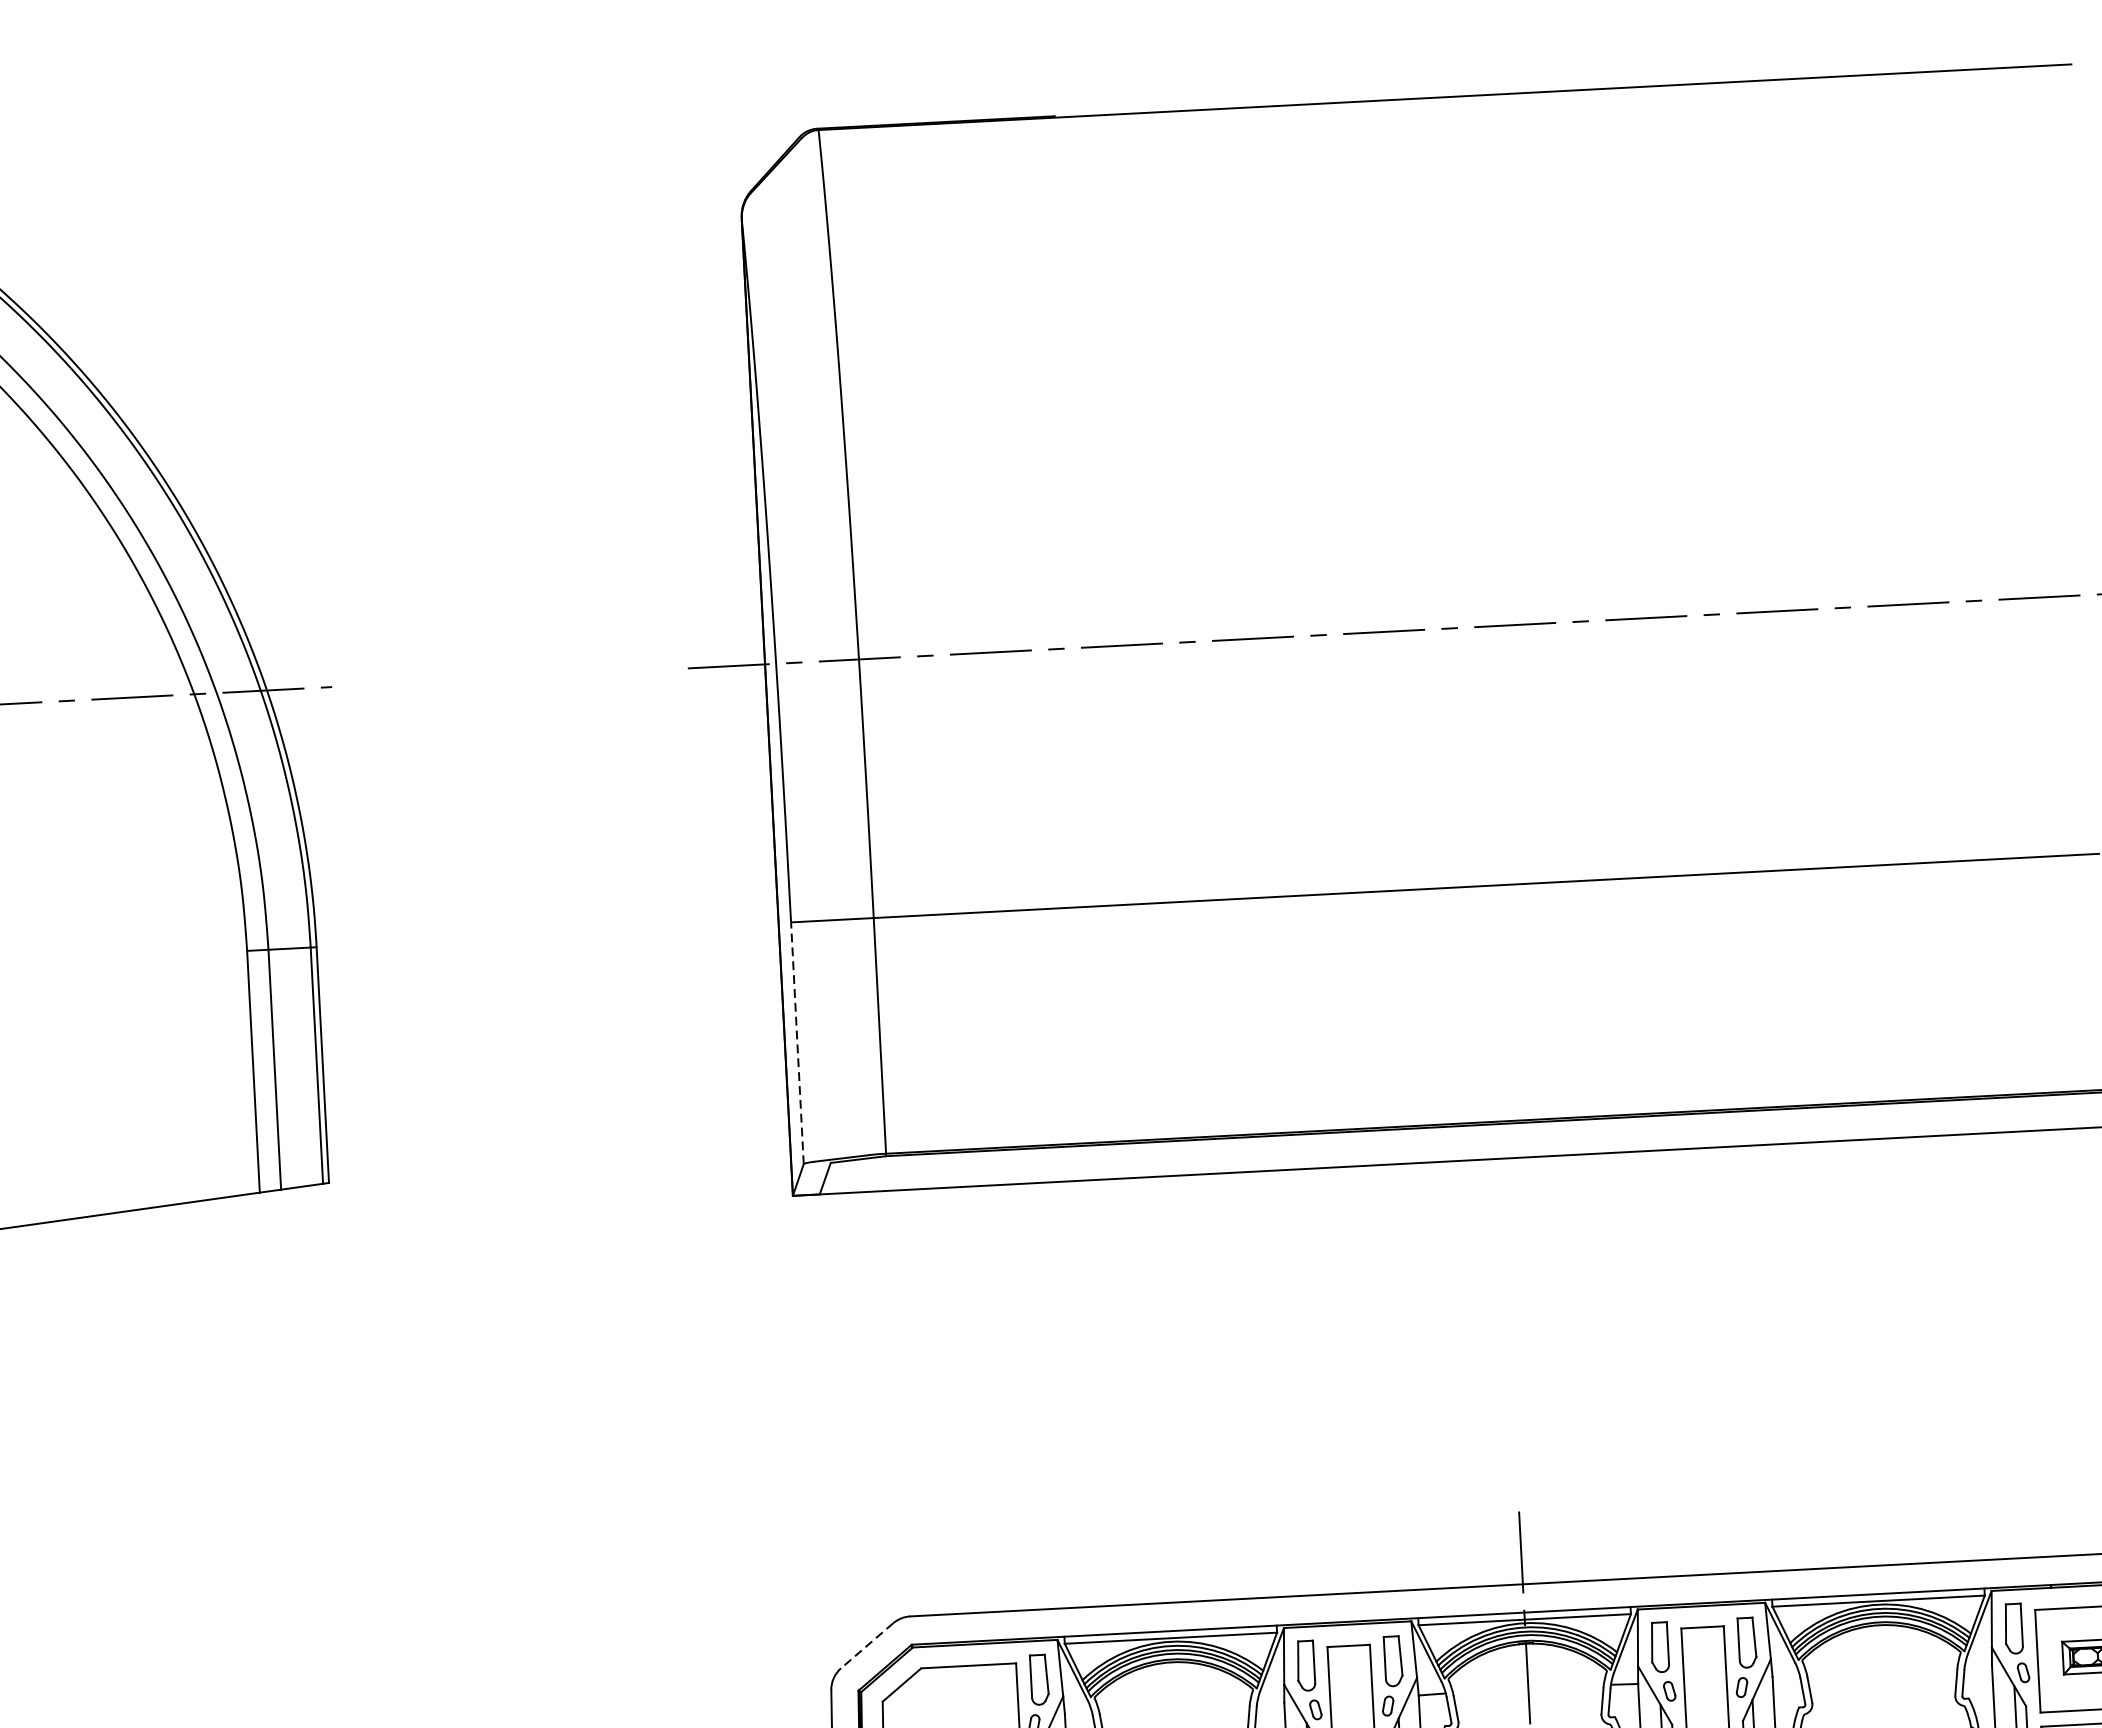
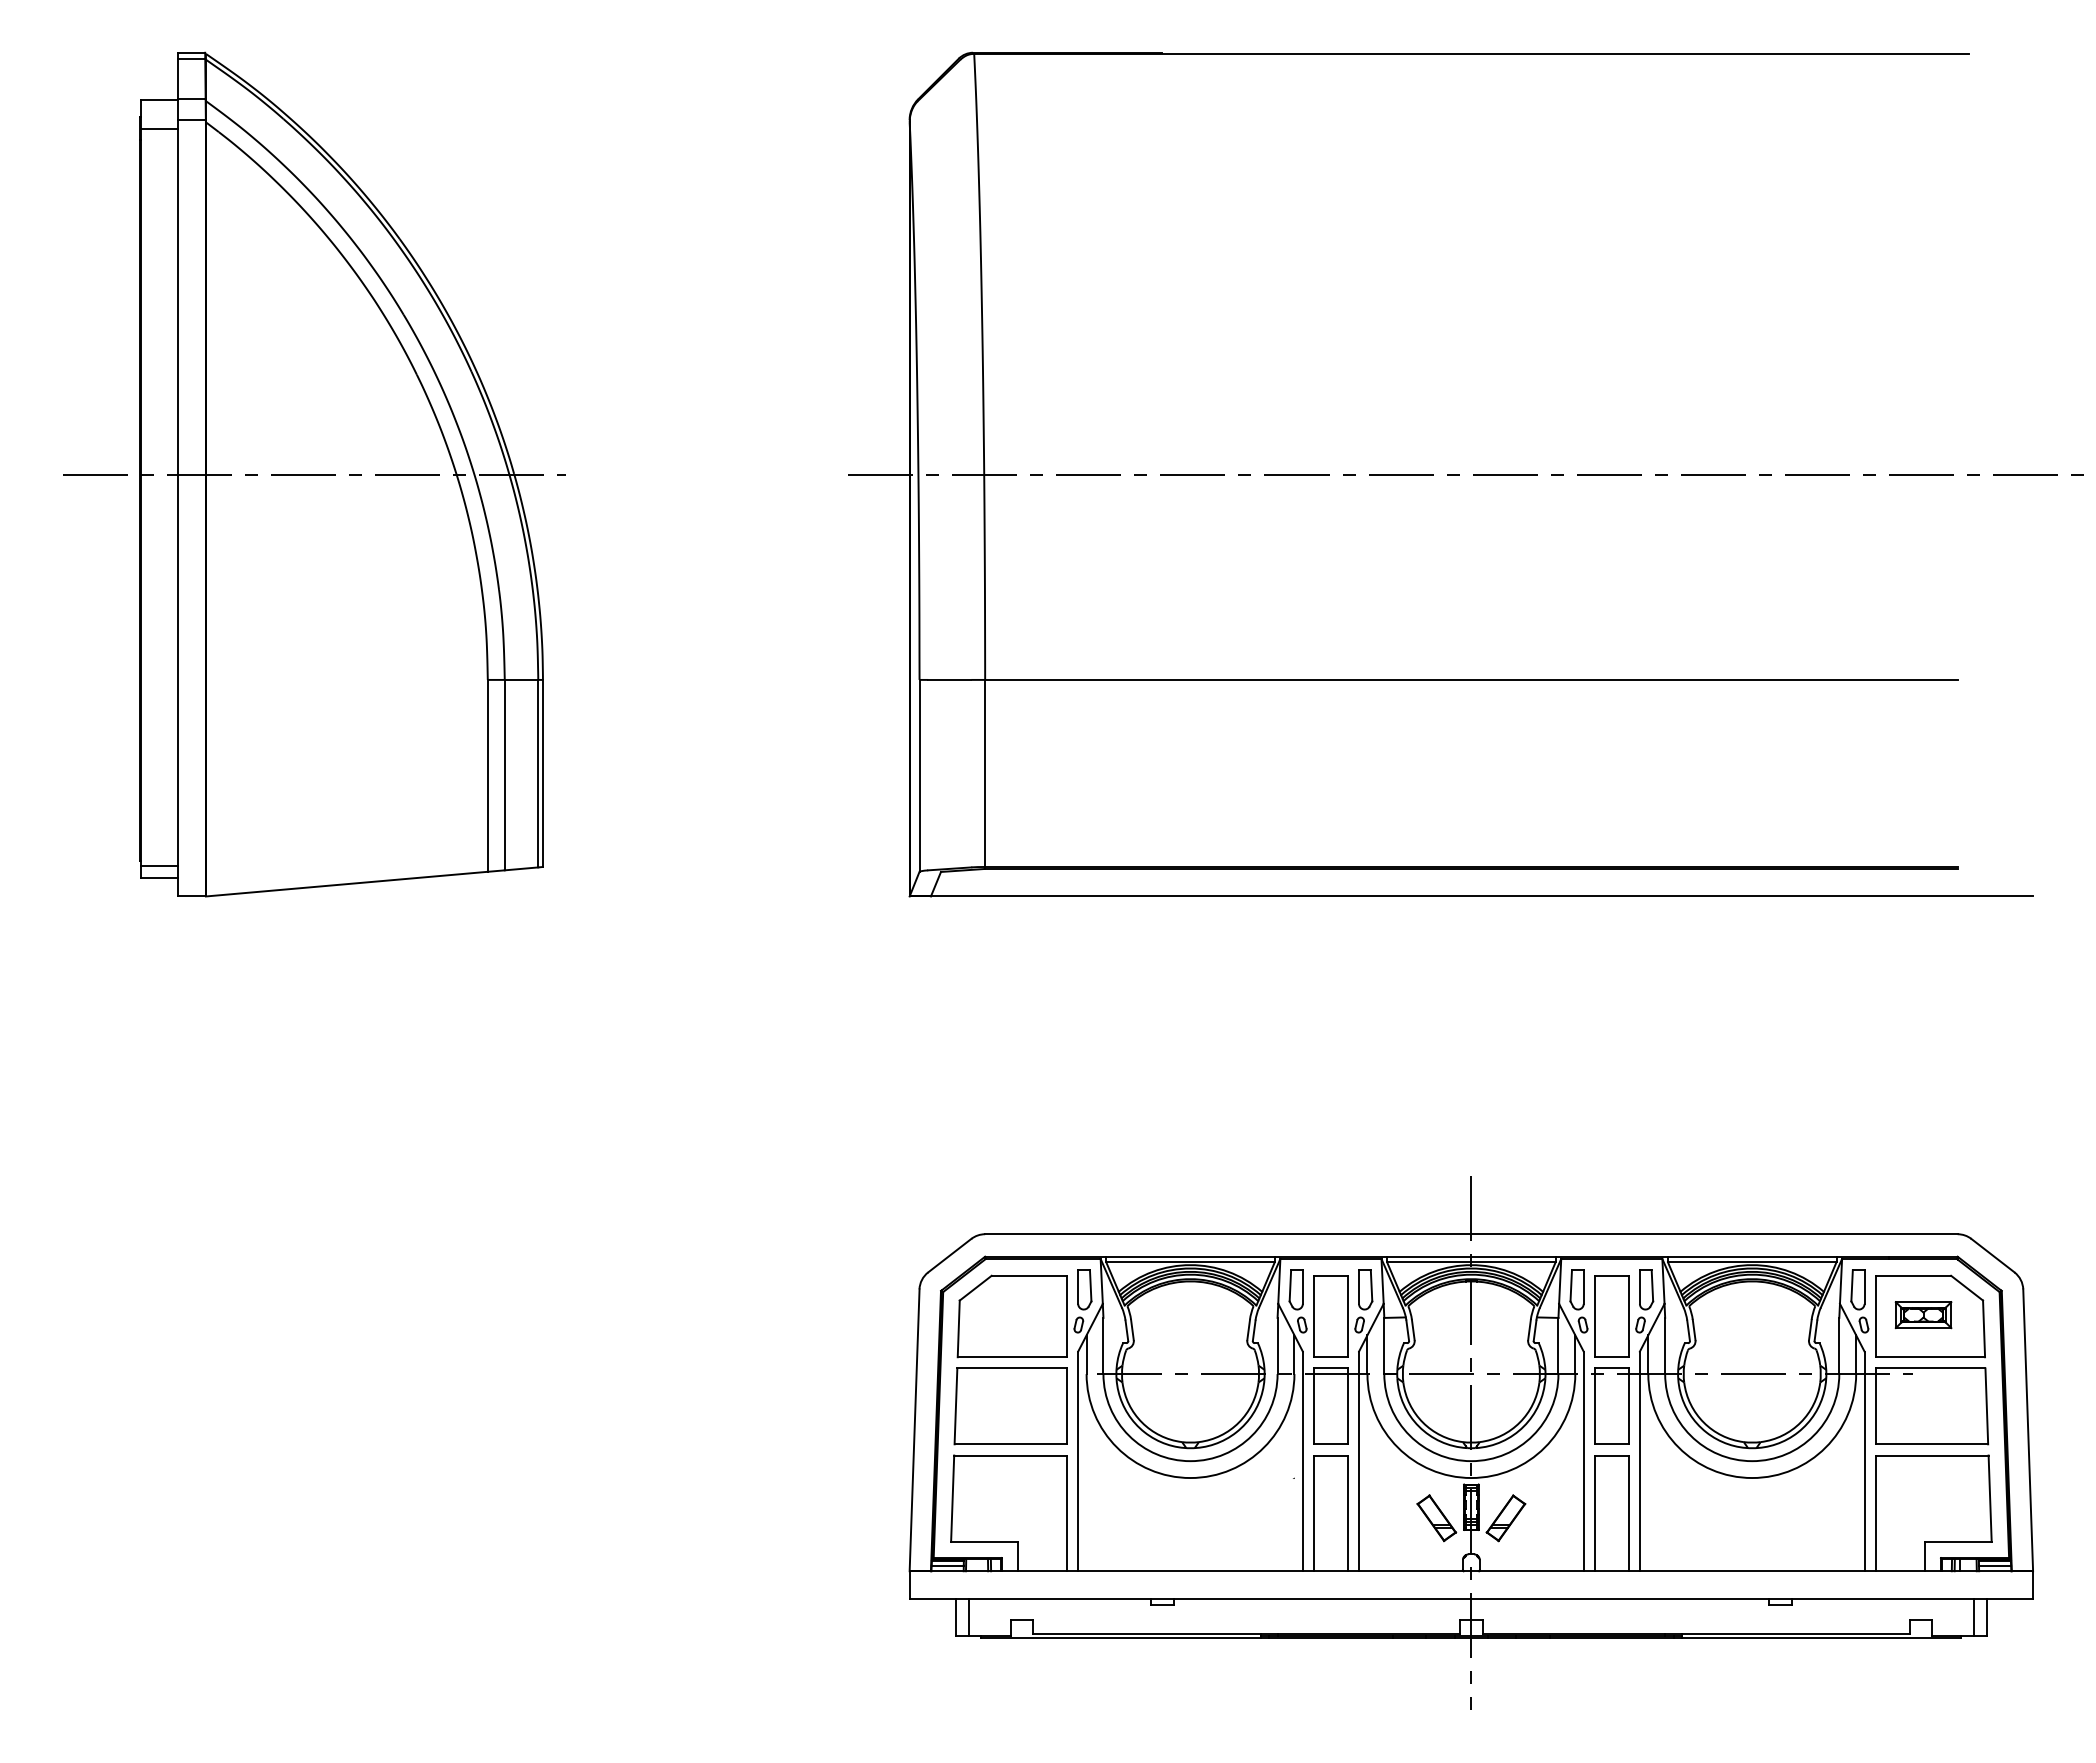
line: (797, 1042) -> (919, 775), dashed -> solid
line: (866, 1645) -> (949, 1255), dashed -> solid

